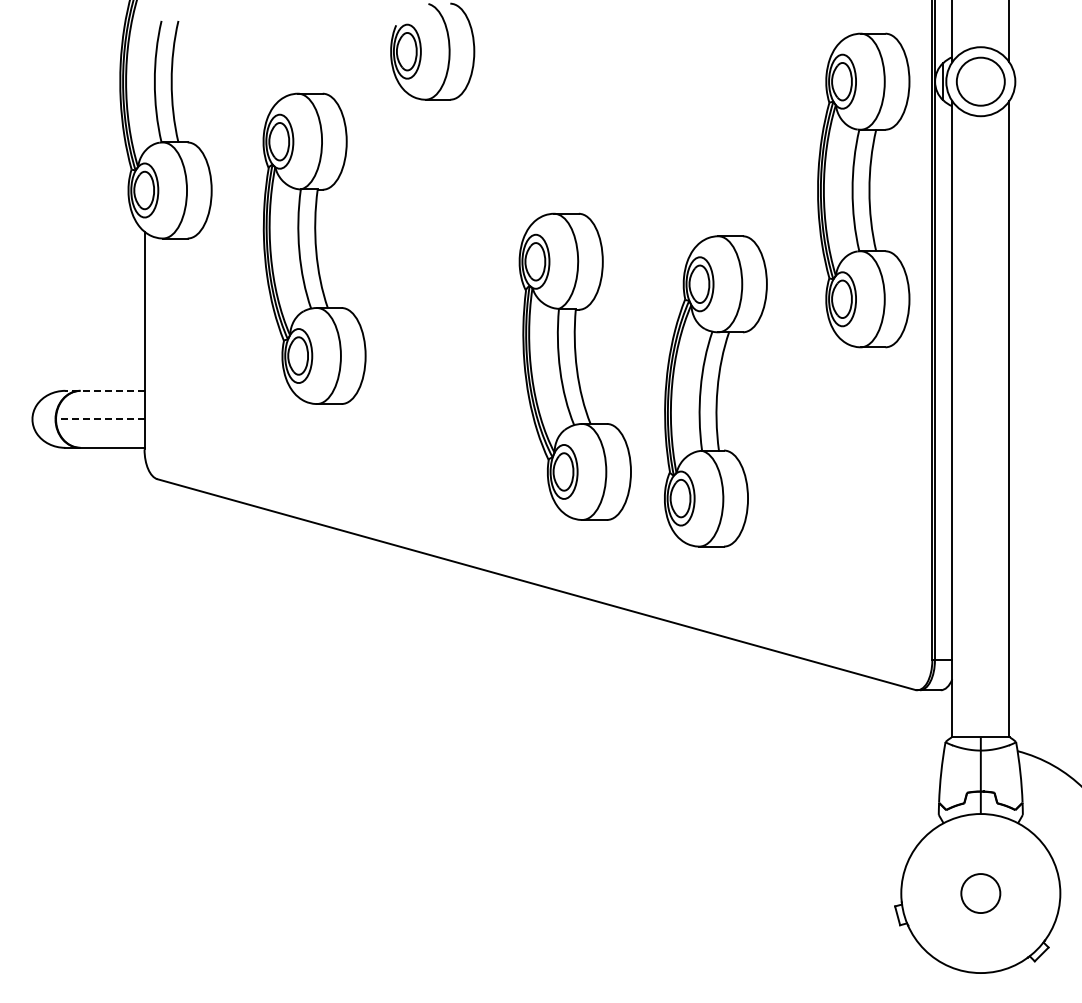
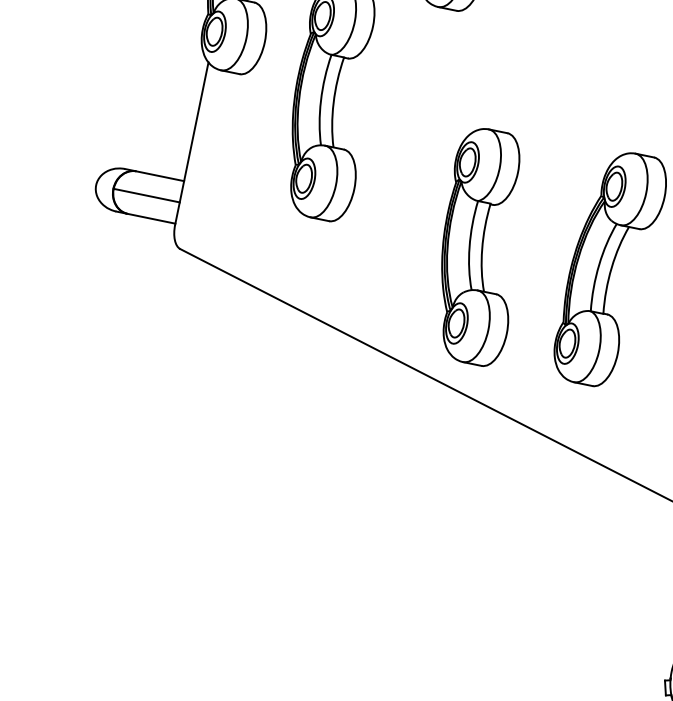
part: (574, 366) -> (480, 246), moved
line: (104, 390) -> (154, 174), dashed -> solid
line: (100, 419) -> (146, 195), dashed -> solid

